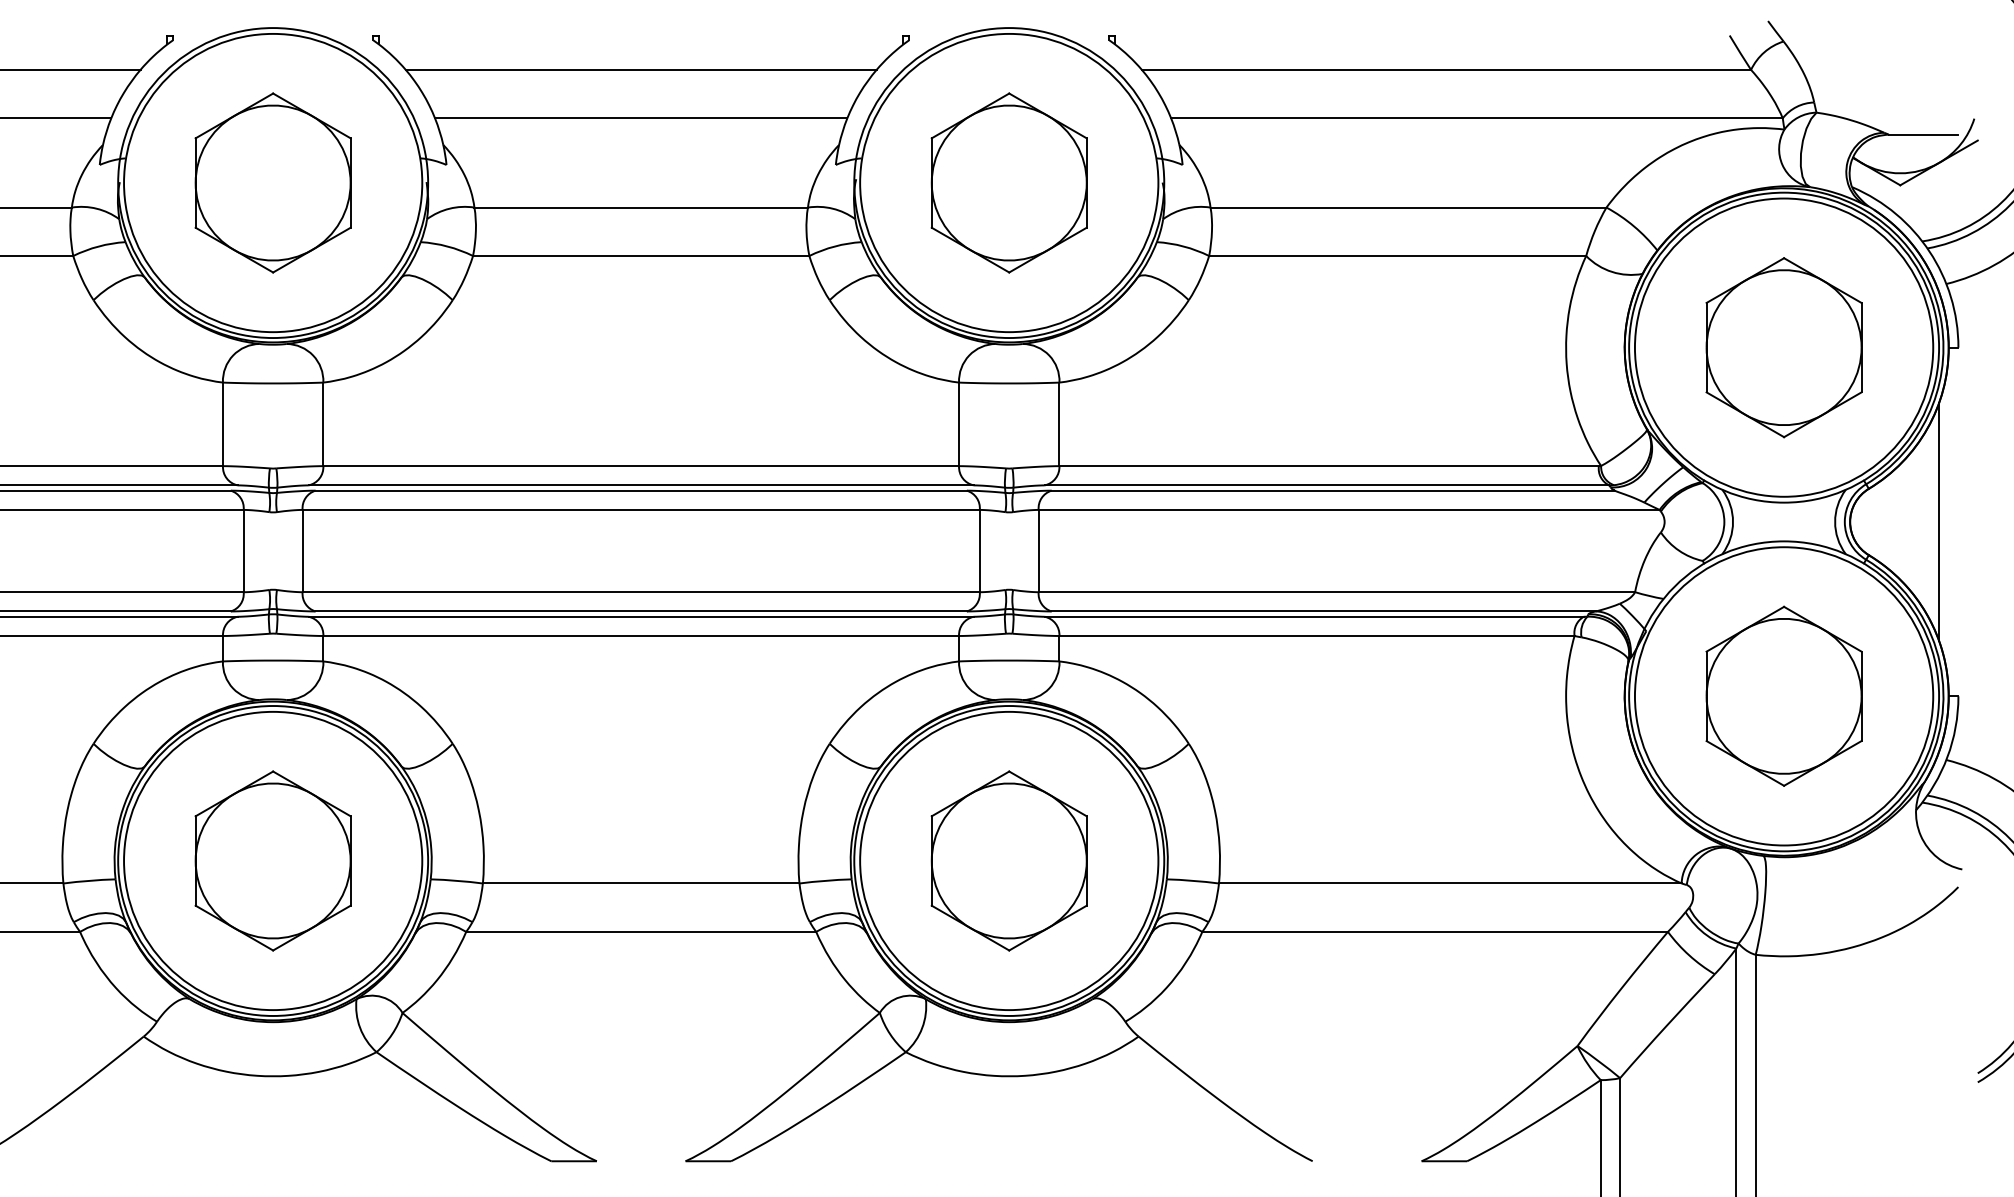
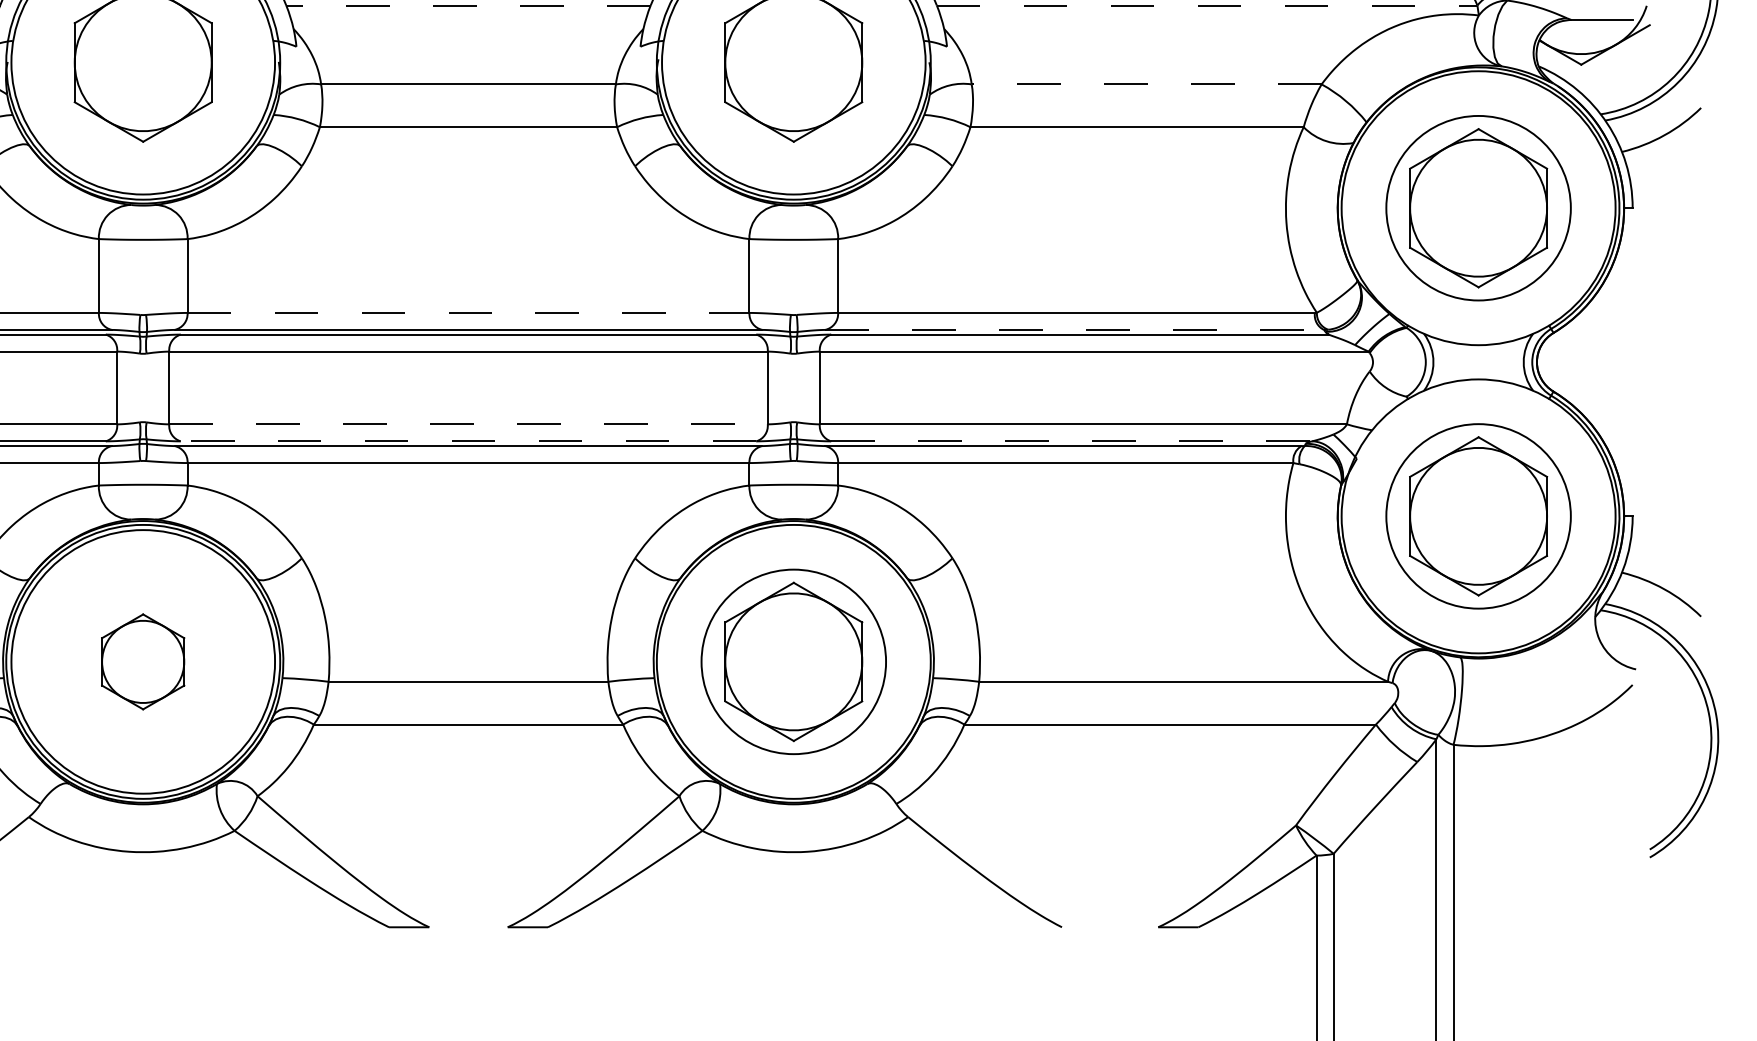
line: (640, 118) -> (467, 5), solid -> dashed
line: (1476, 118) -> (1206, 5), solid -> dashed
line: (1408, 207) -> (1146, 84), solid -> dashed
circle: (1783, 347) -> (1478, 208), size x0.7
line: (641, 466) -> (468, 313), solid -> dashed
line: (1327, 485) -> (1075, 330), solid -> dashed
line: (1939, 521) -> (1615, 361), removed
line: (641, 592) -> (468, 424), solid -> dashed
line: (641, 611) -> (468, 441), solid -> dashed
line: (1324, 611) -> (1072, 441), solid -> dashed
circle: (1783, 696) -> (1478, 516), size x0.7
part: (272, 860) -> (142, 661), size x0.6
circle: (1009, 860) -> (794, 661), size x0.7

